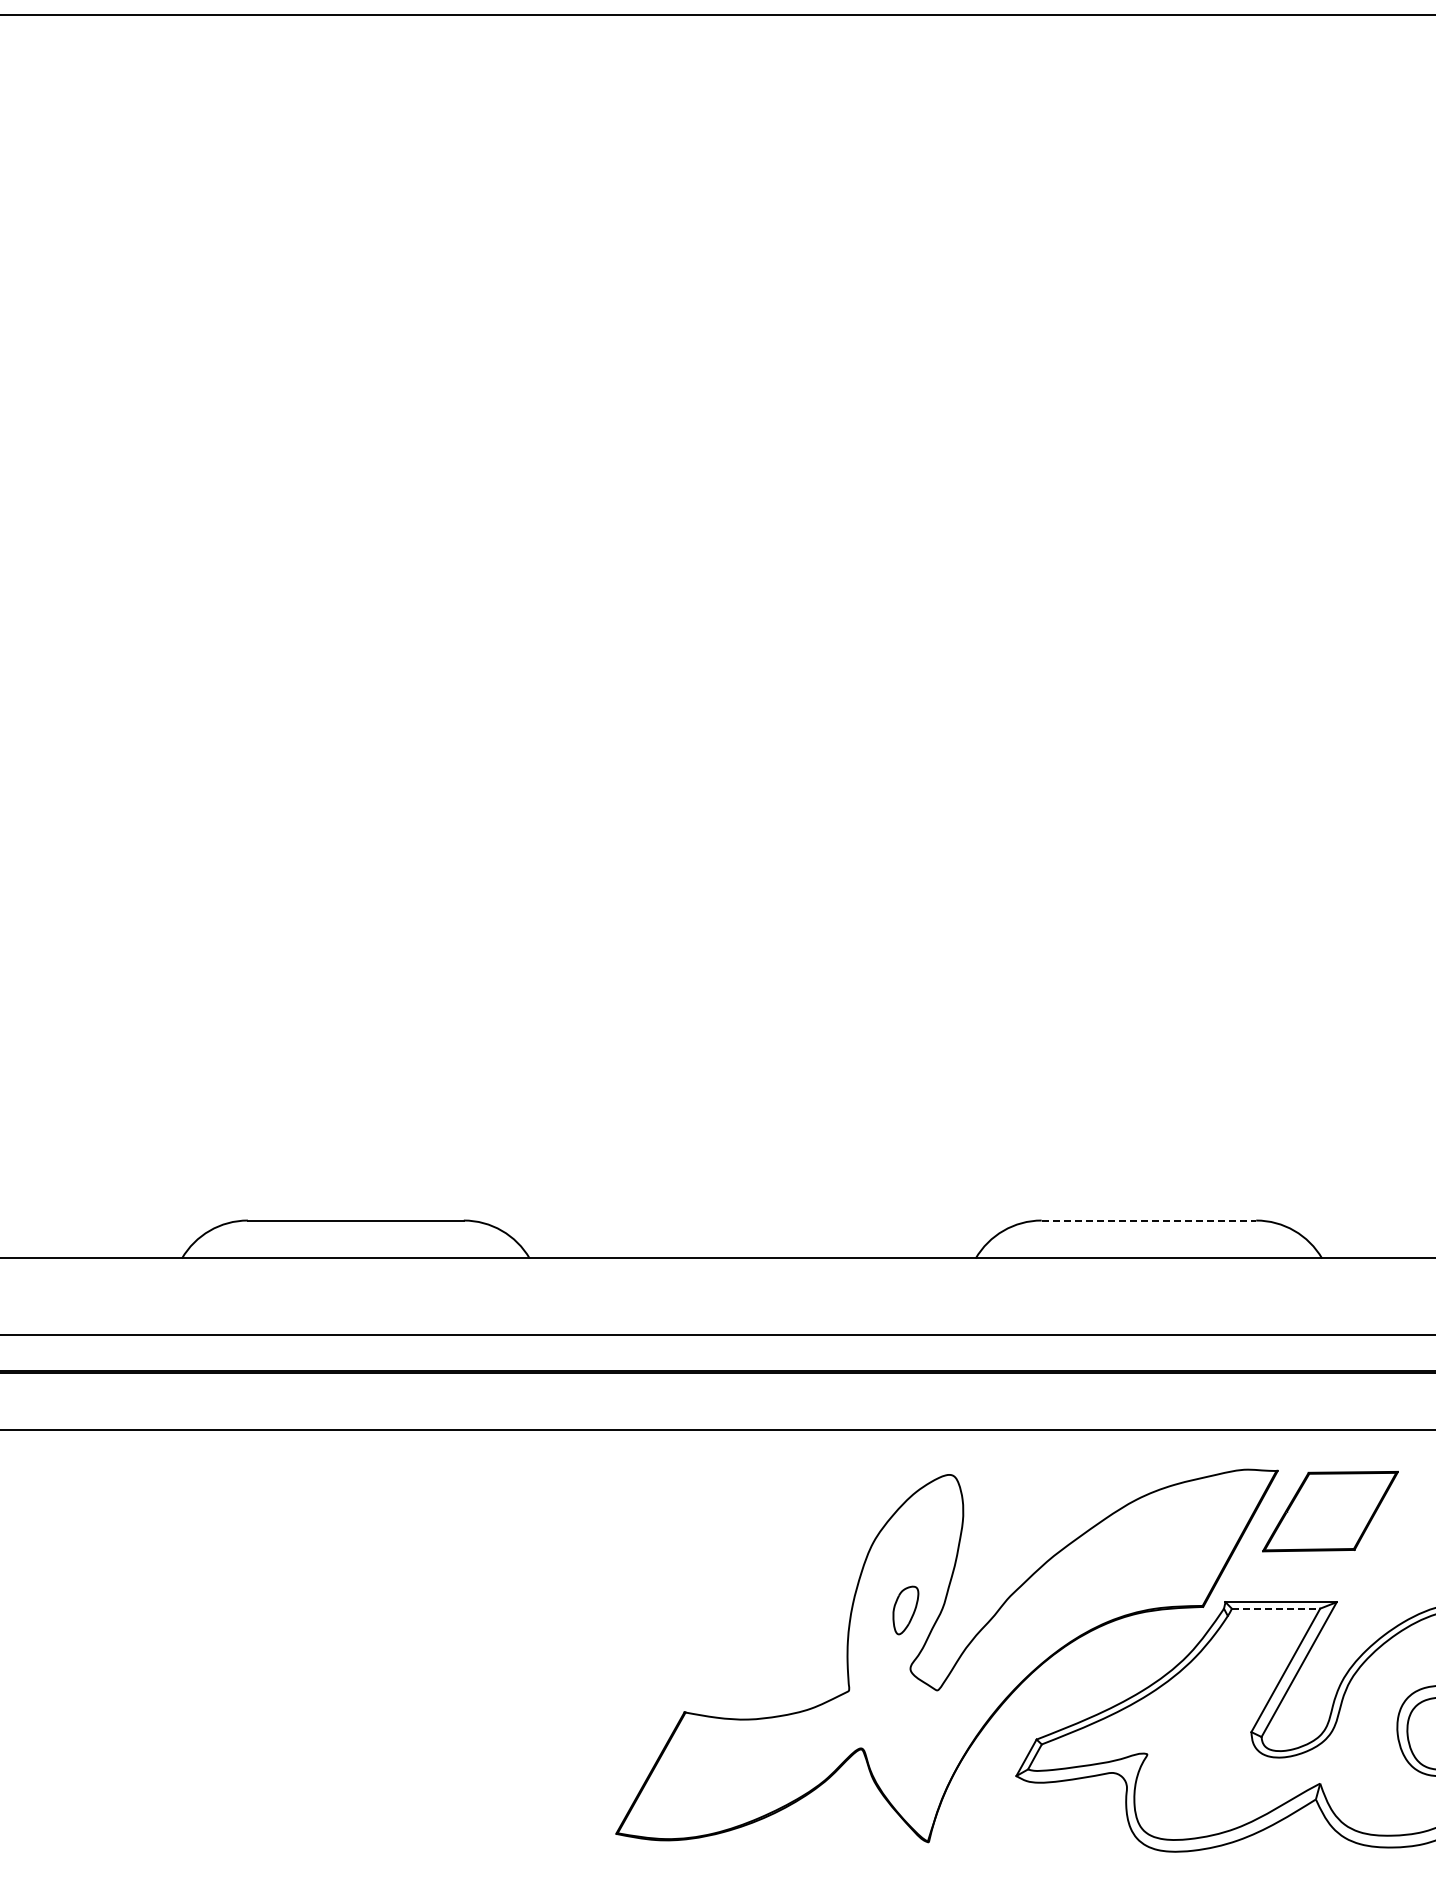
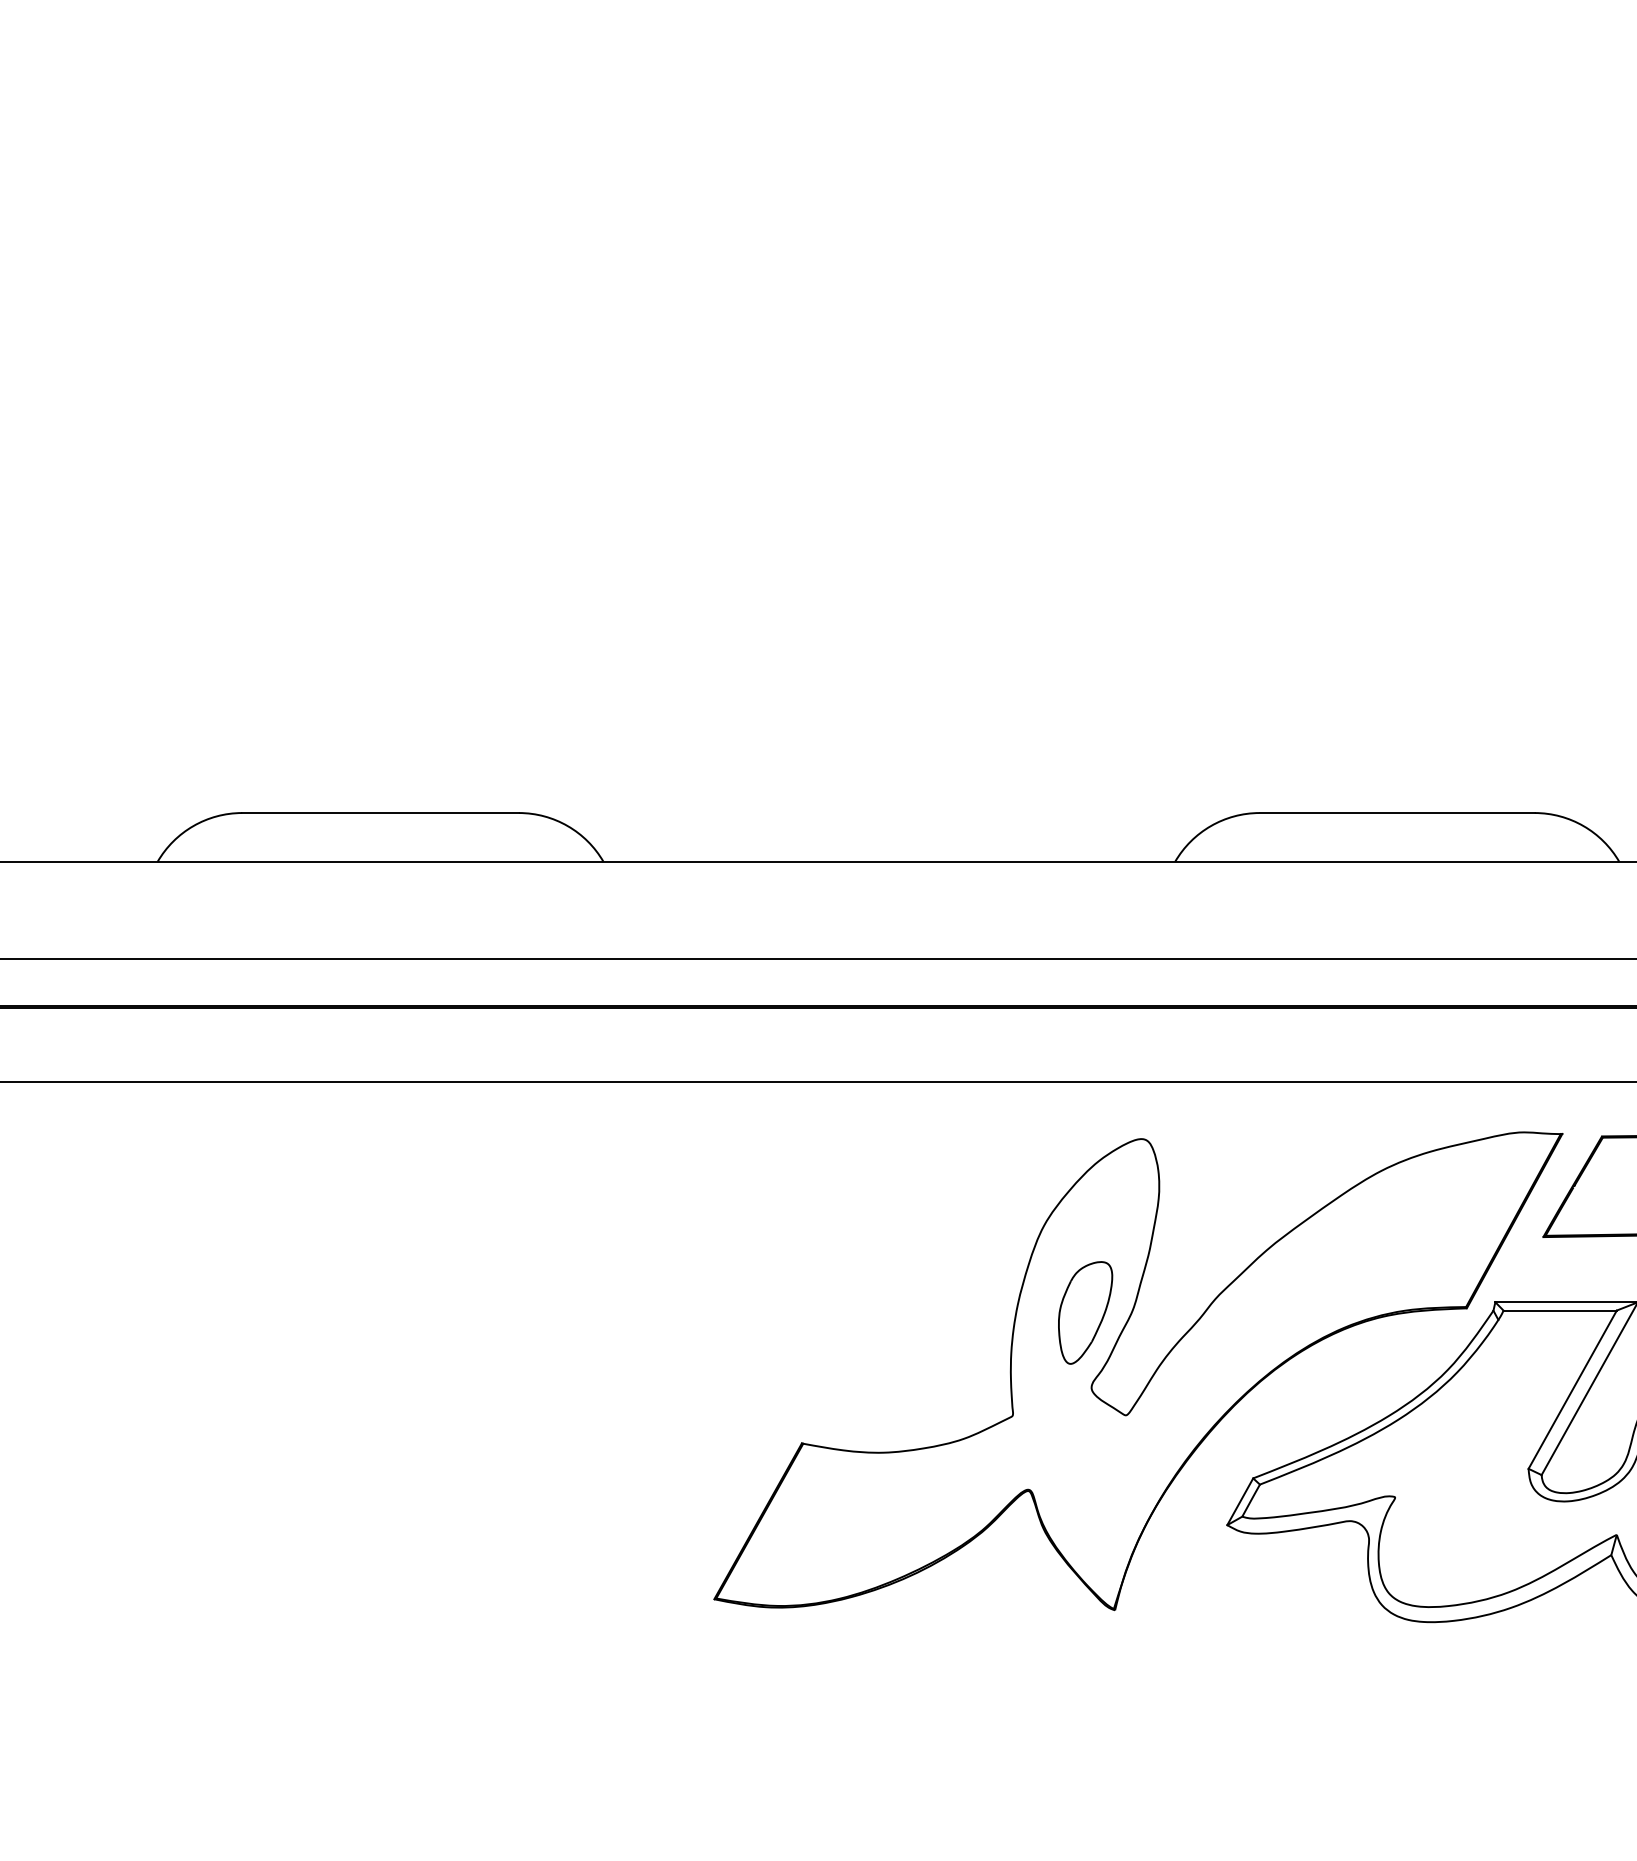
line: (1149, 1220) -> (1397, 812), dashed -> solid
line: (1276, 1608) -> (1560, 1310), dashed -> solid
part: (905, 1610) -> (1085, 1312), size x1.67

